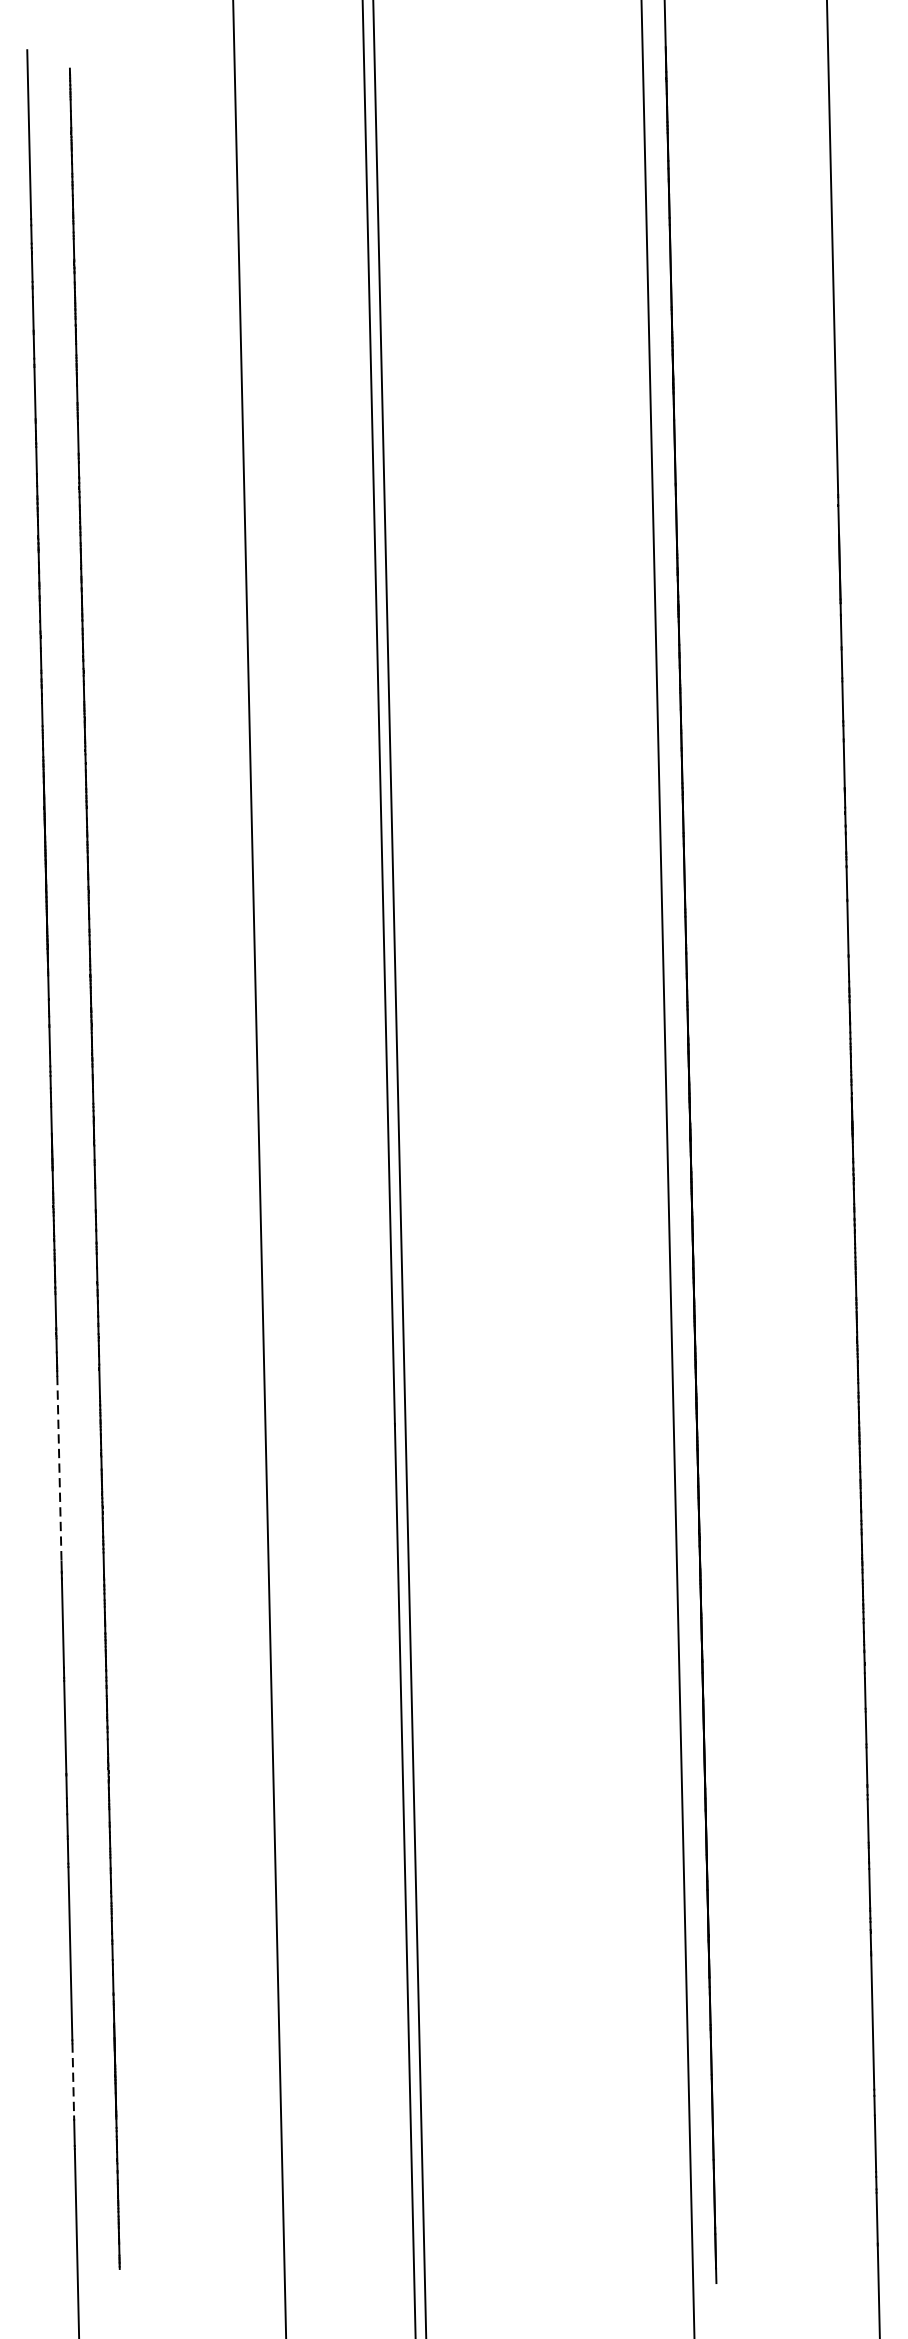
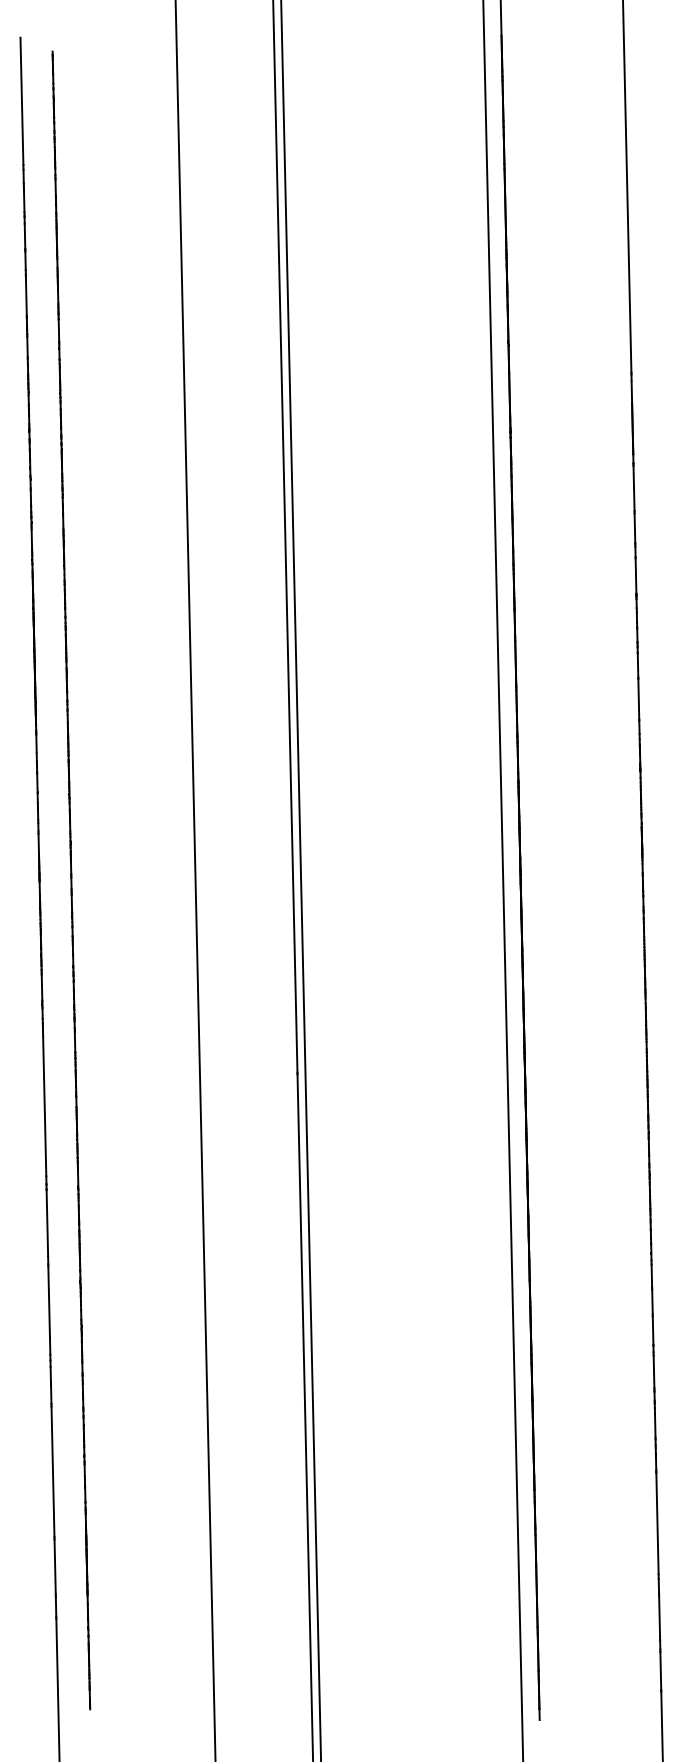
line: (59, 1468) -> (44, 1106), dashed -> solid
line: (73, 2079) -> (55, 1566), dashed -> solid

